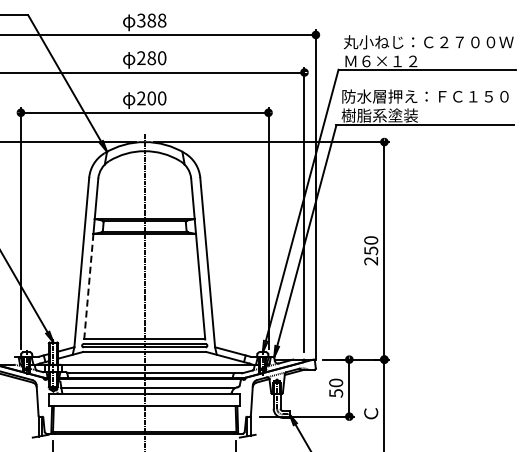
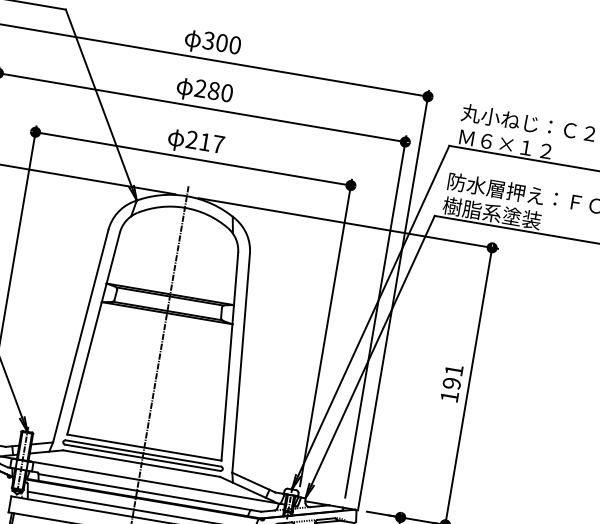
text: (156, 20) -> (228, 43), 388 -> 300
text: (156, 98) -> (211, 143), 200 -> 217
text: (371, 250) -> (452, 383), 250 -> 191
line: (88, 286) -> (84, 368), dashed -> solid

